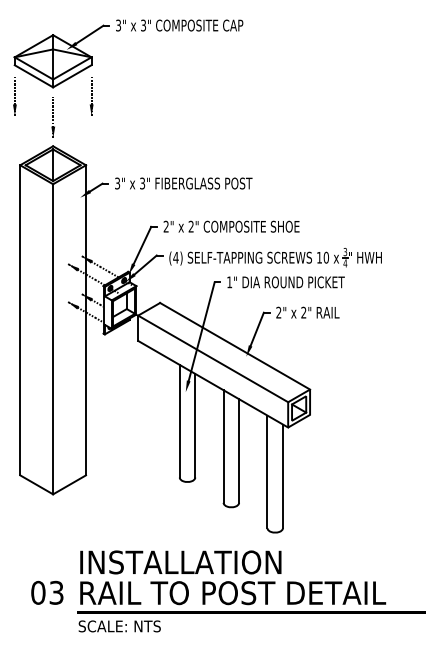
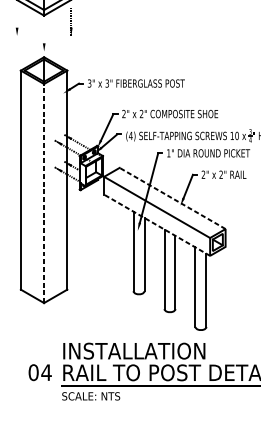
line: (14, 95) -> (16, 21), removed
line: (53, 117) -> (44, 36), removed
line: (53, 338) -> (44, 192), solid -> dashed
line: (235, 346) -> (172, 198), solid -> dashed
line: (213, 384) -> (157, 225), solid -> dashed
text: (56, 592) -> (46, 372), 03 -> 04

